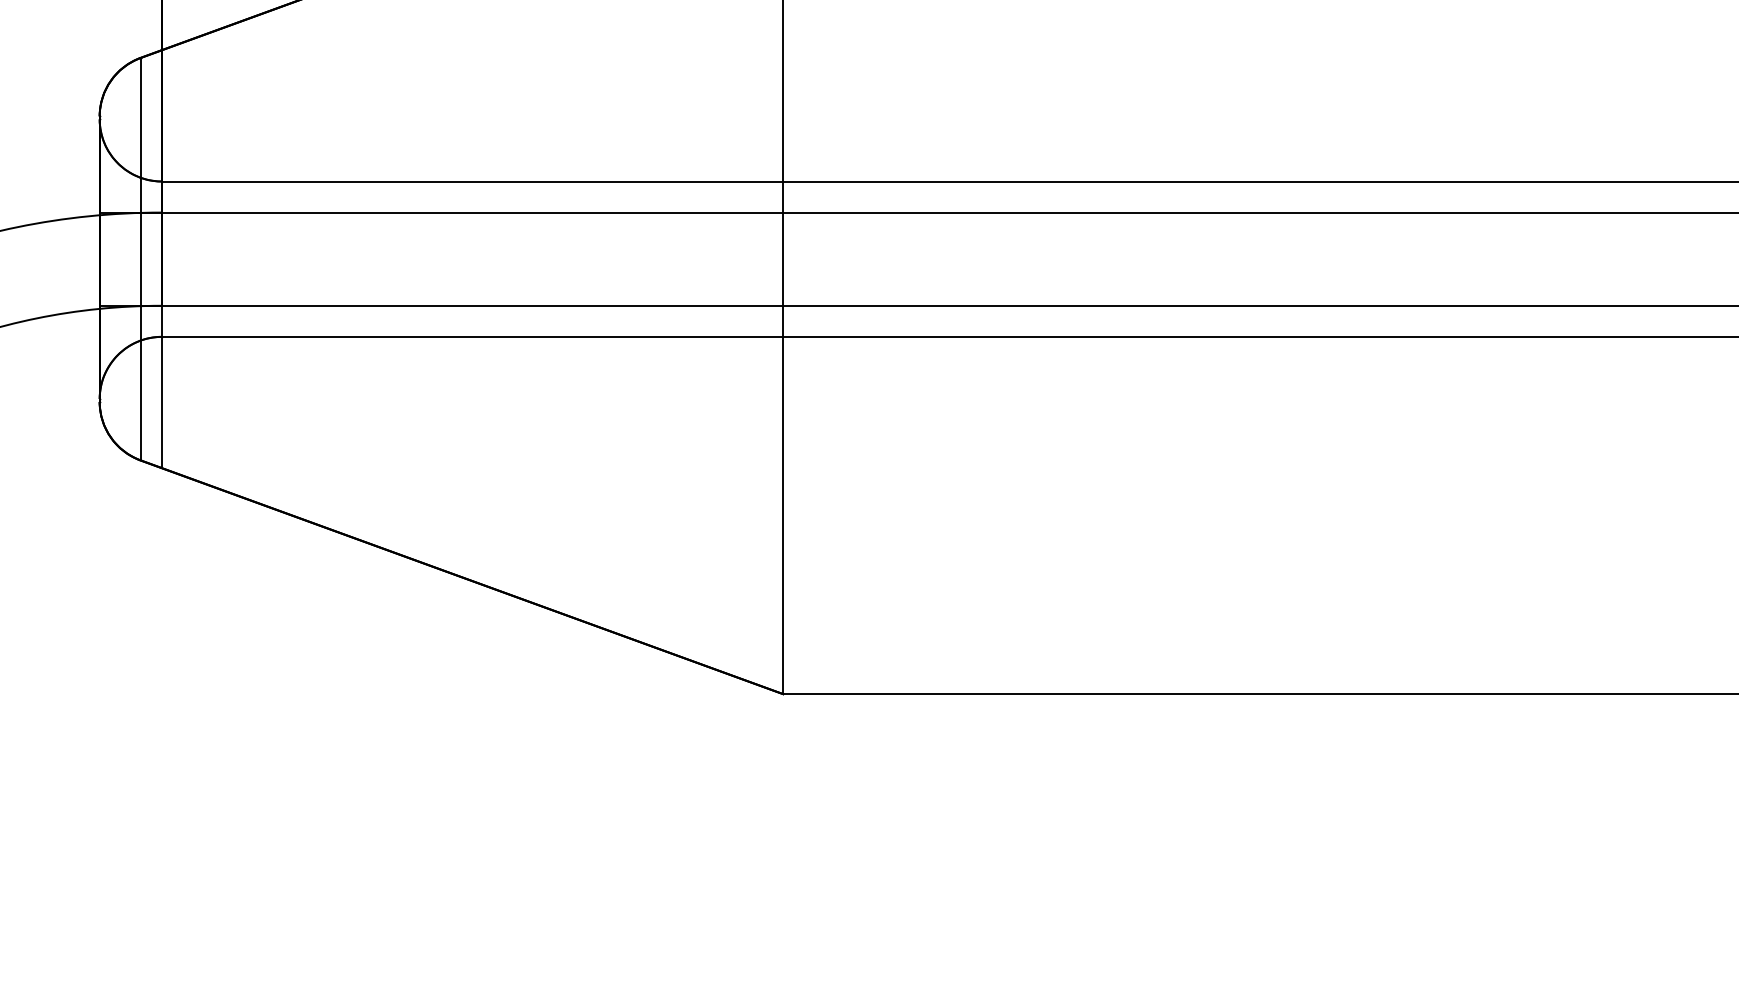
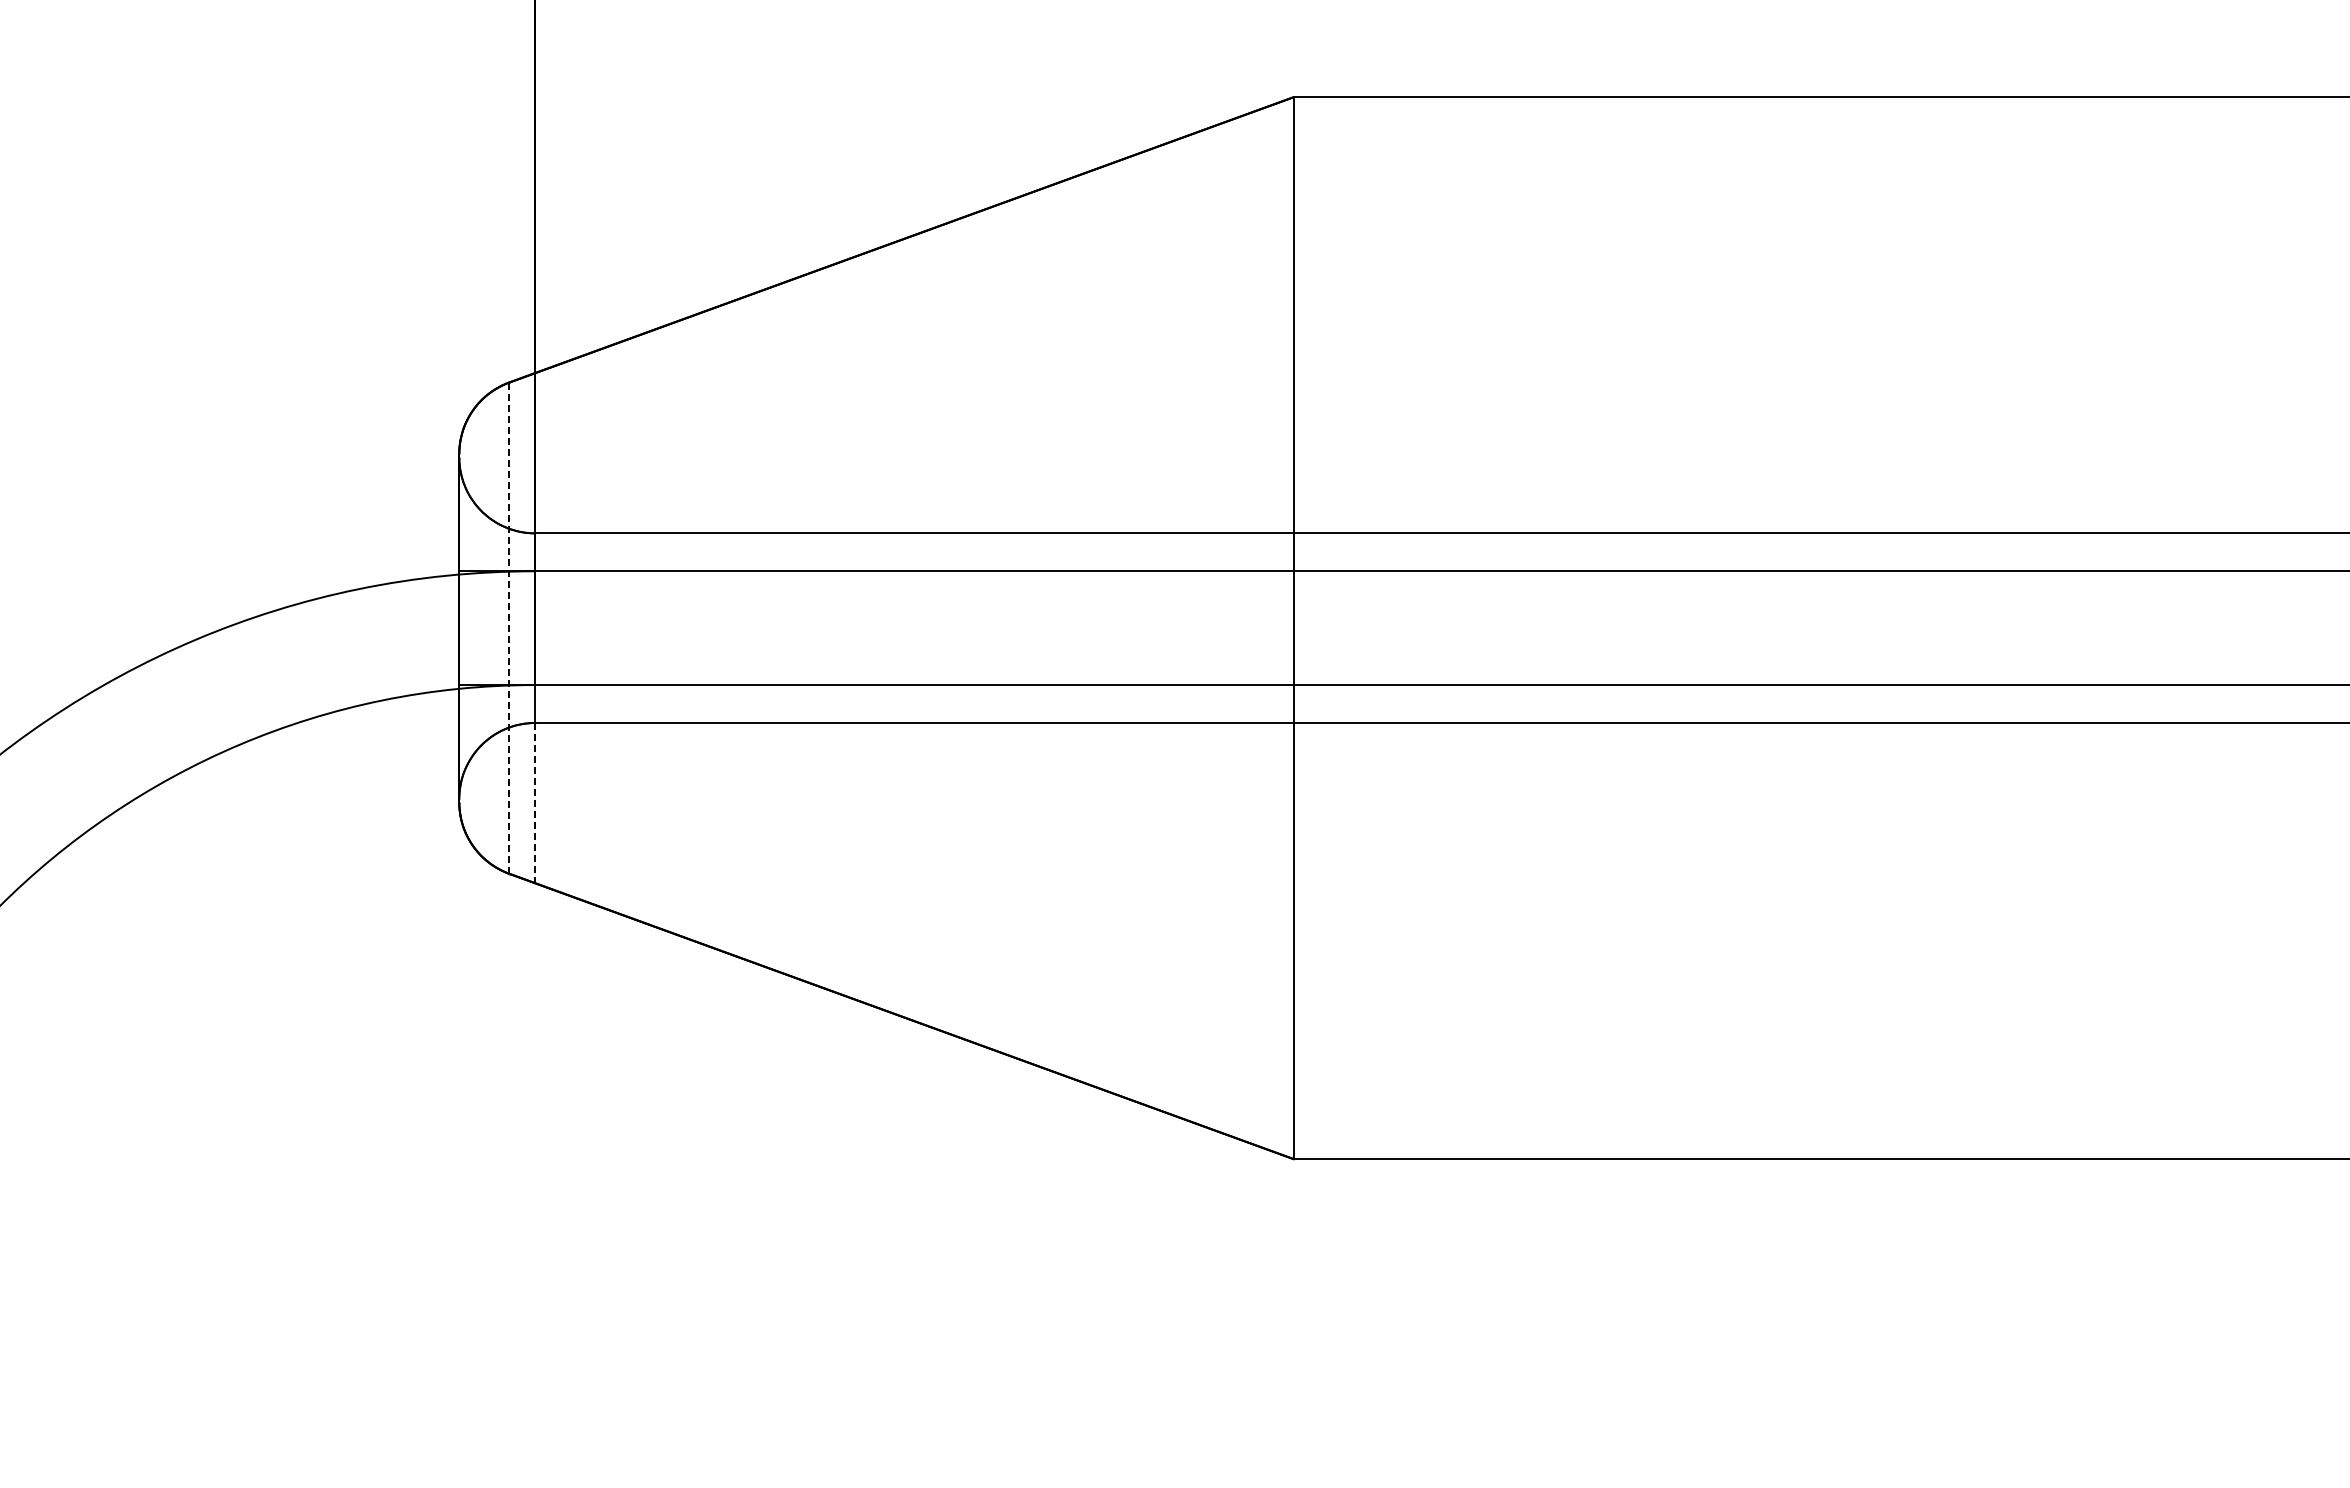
line: (140, 259) -> (509, 628), solid -> dashed
line: (162, 402) -> (535, 803), solid -> dashed

